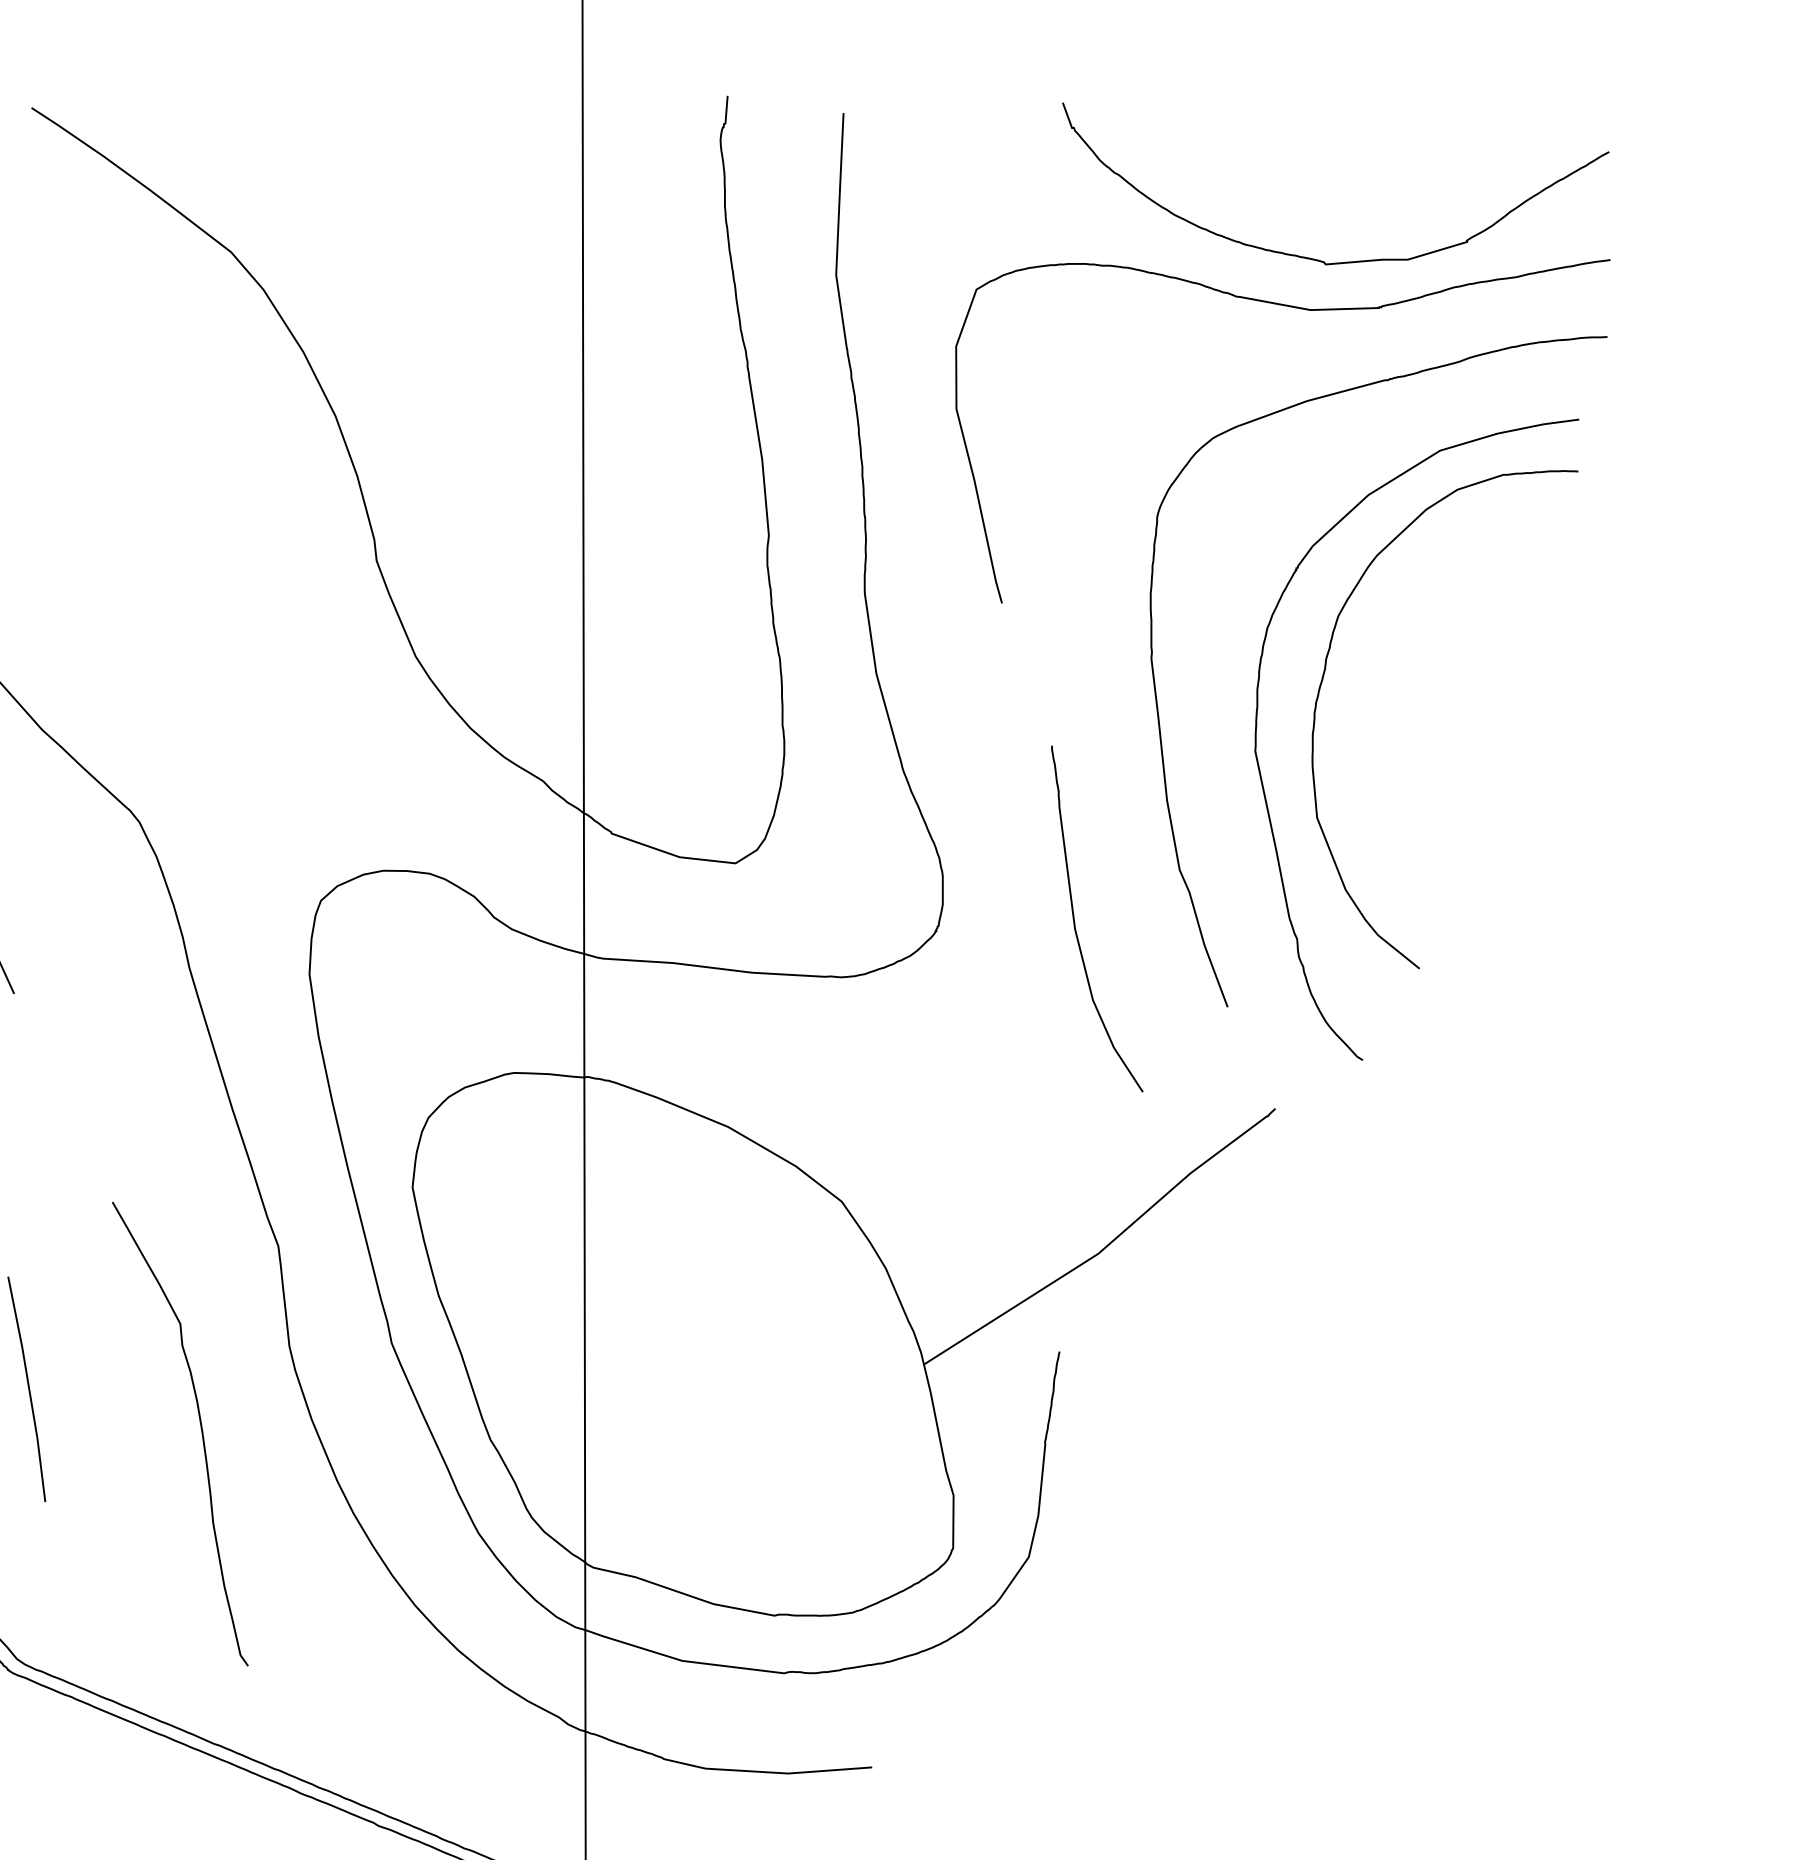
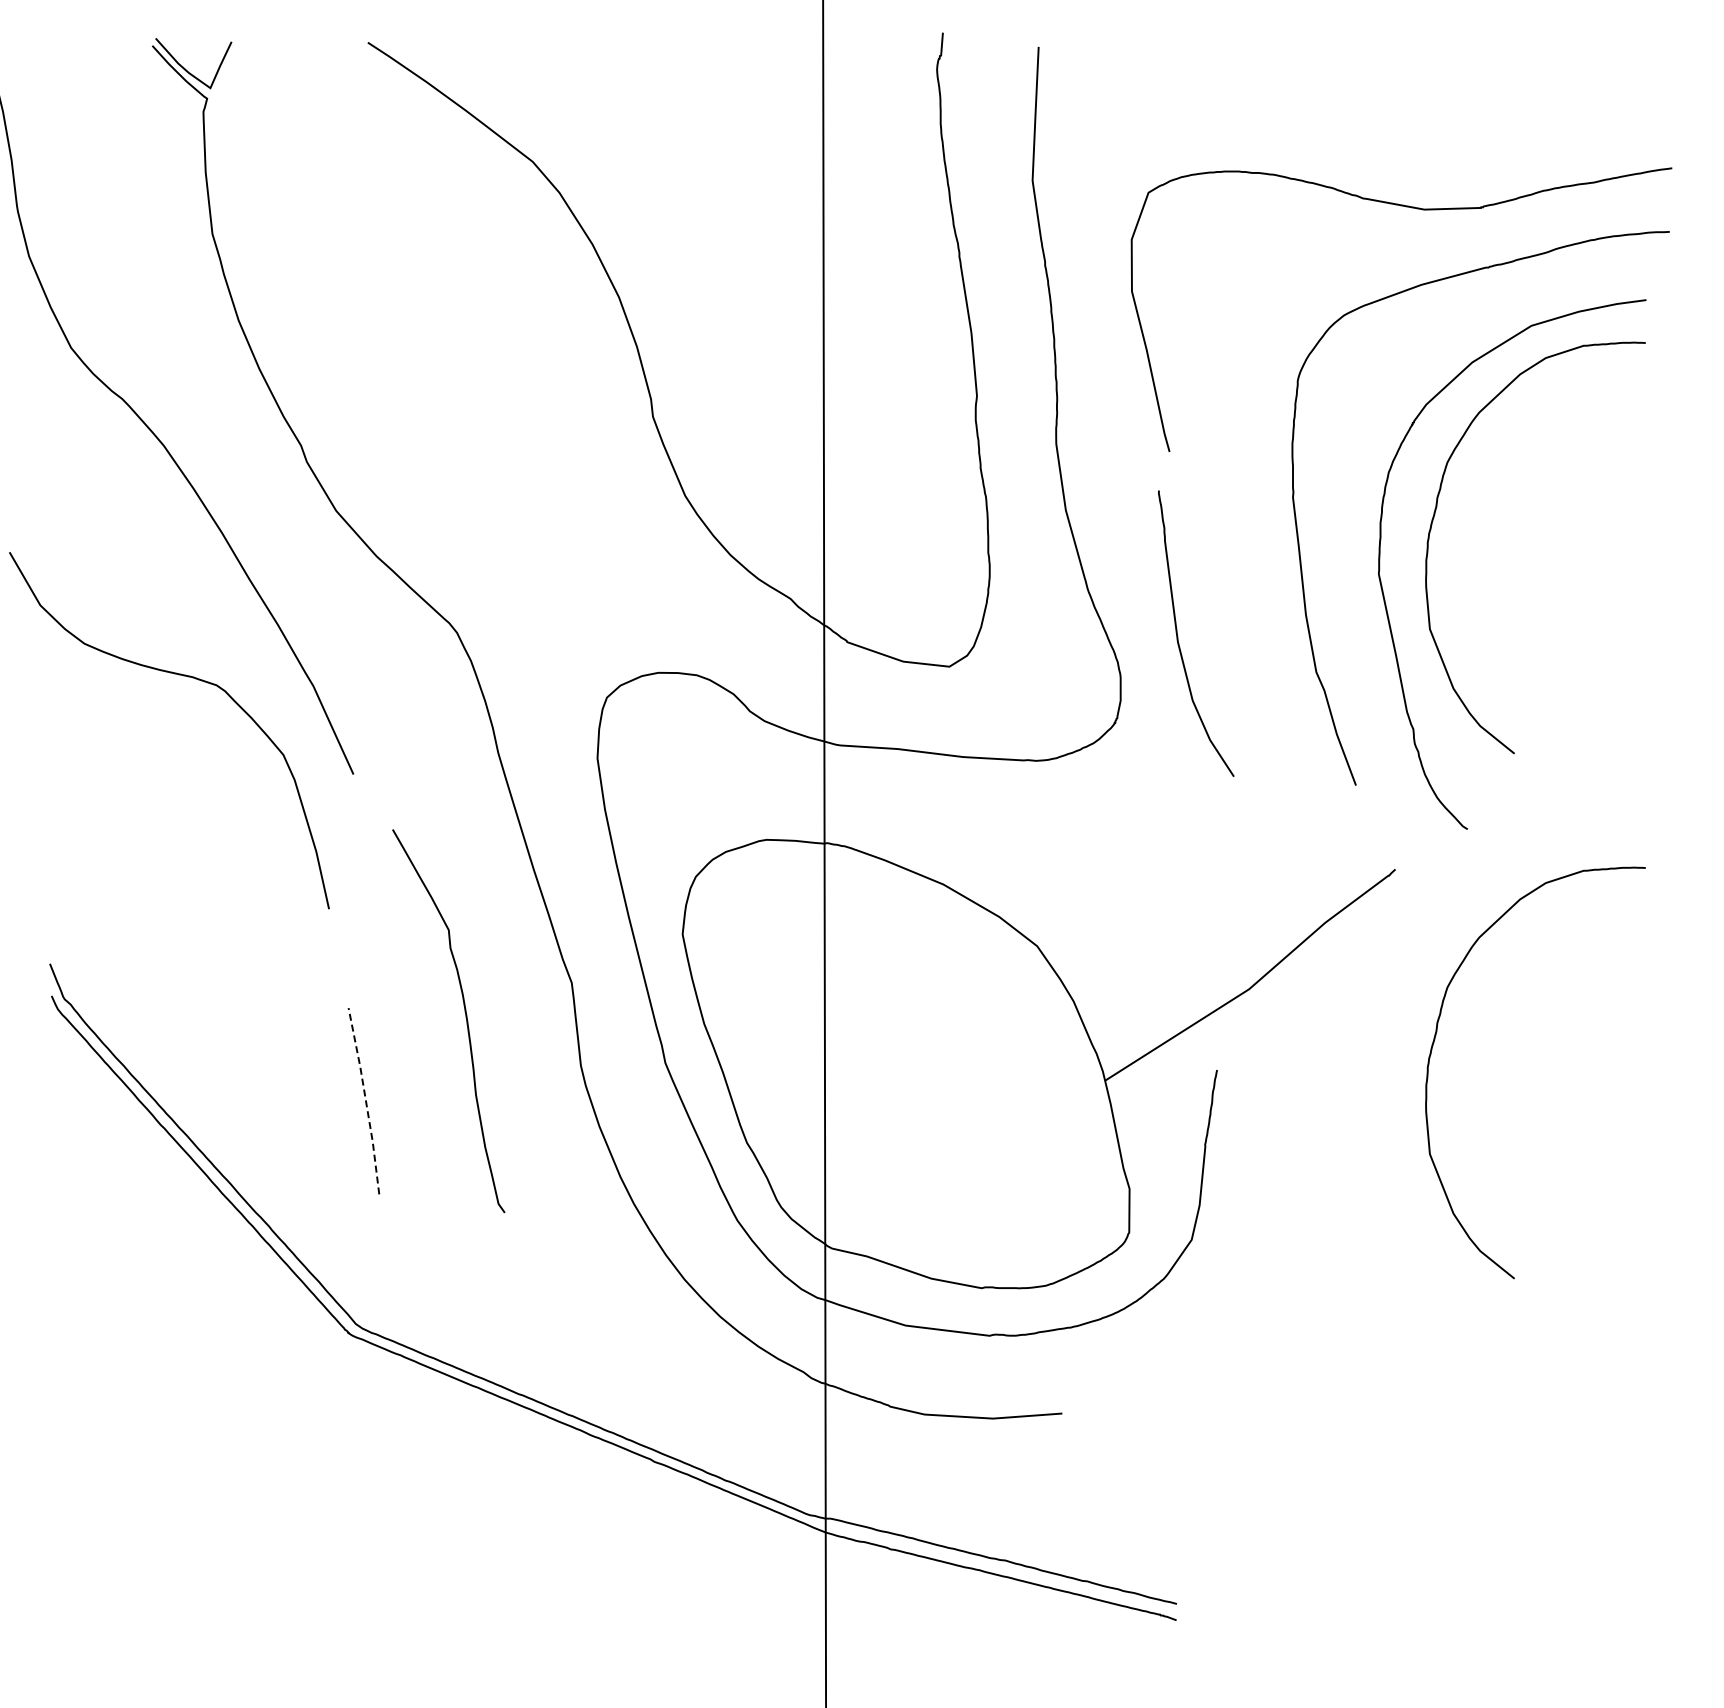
curve: (1317, 259) -> (1430, 167), removed
curve: (1075, 922) -> (1178, 636), moved
curve: (1321, 1323) -> (1433, 1046), added
line: (28, 1388) -> (365, 1100), solid -> dashed
curve: (200, 1429) -> (465, 1017), moved

